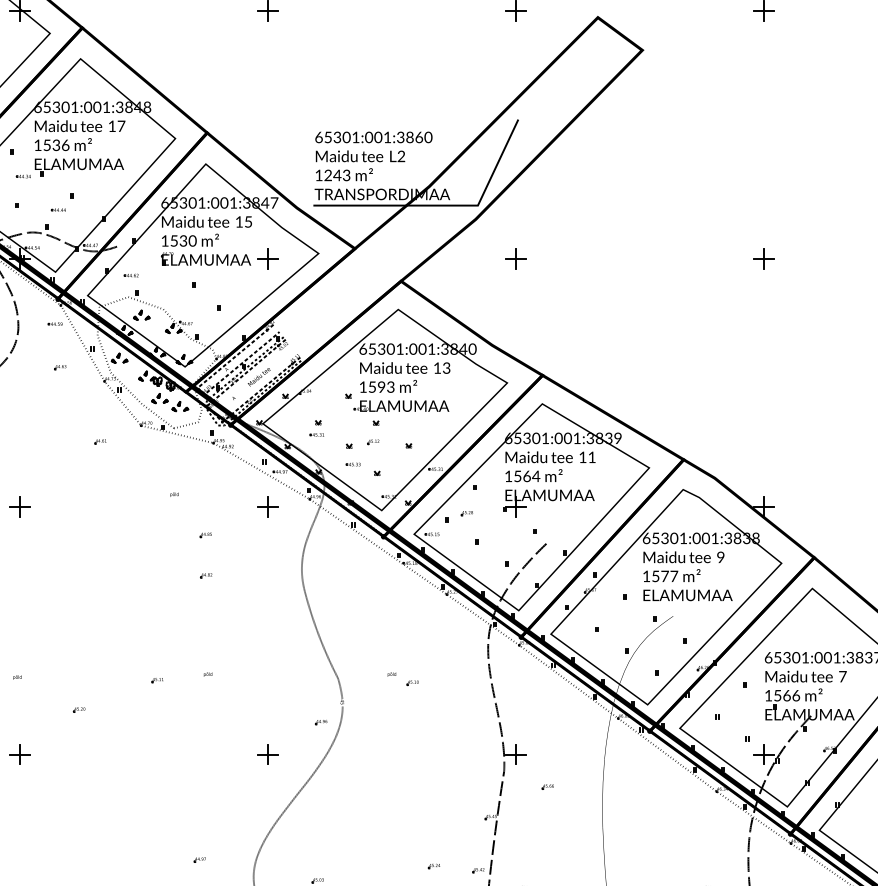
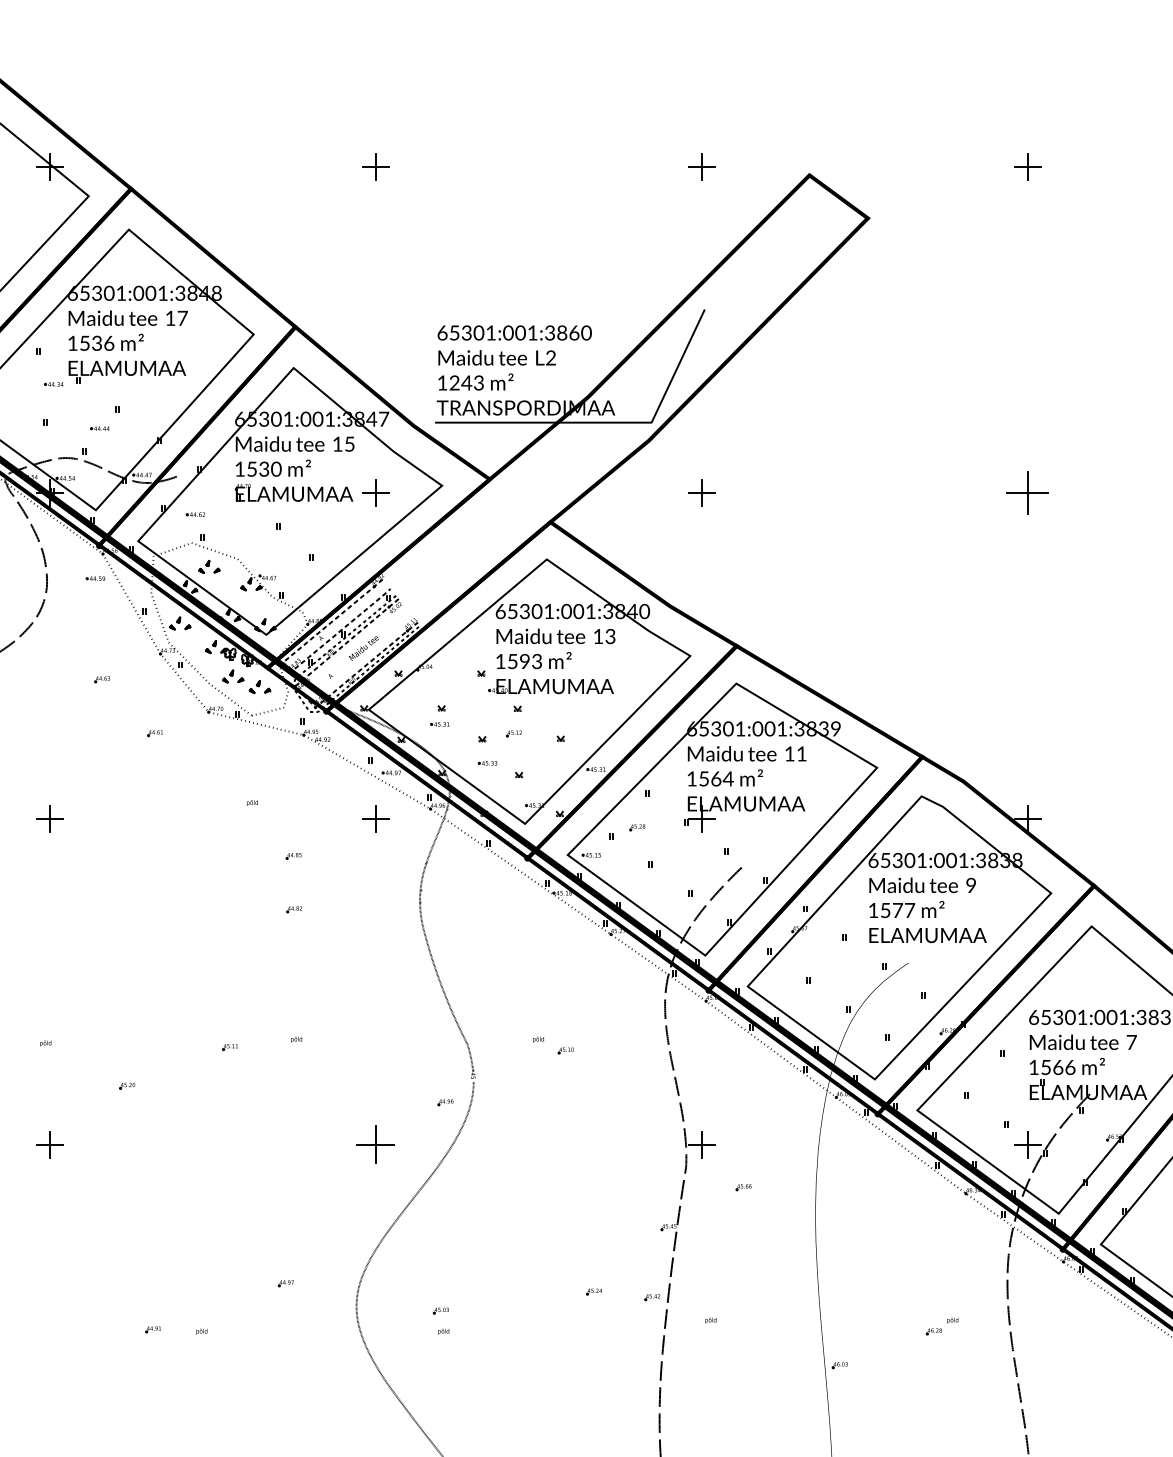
part: (763, 258) -> (1027, 492), size x1.6
part: (60, 367) -> (102, 679), moved
part: (268, 754) -> (375, 1144), size x1.4

